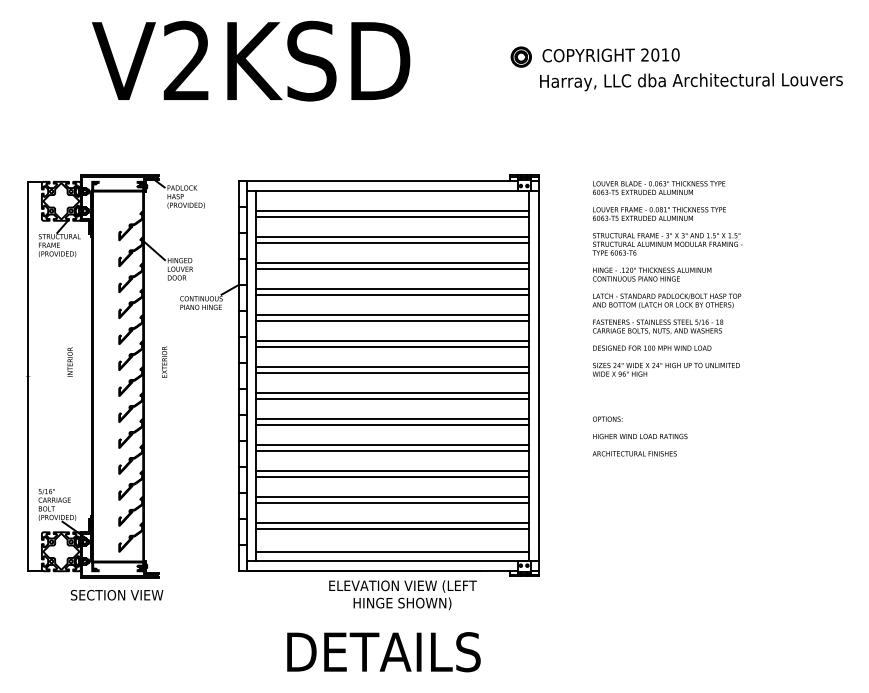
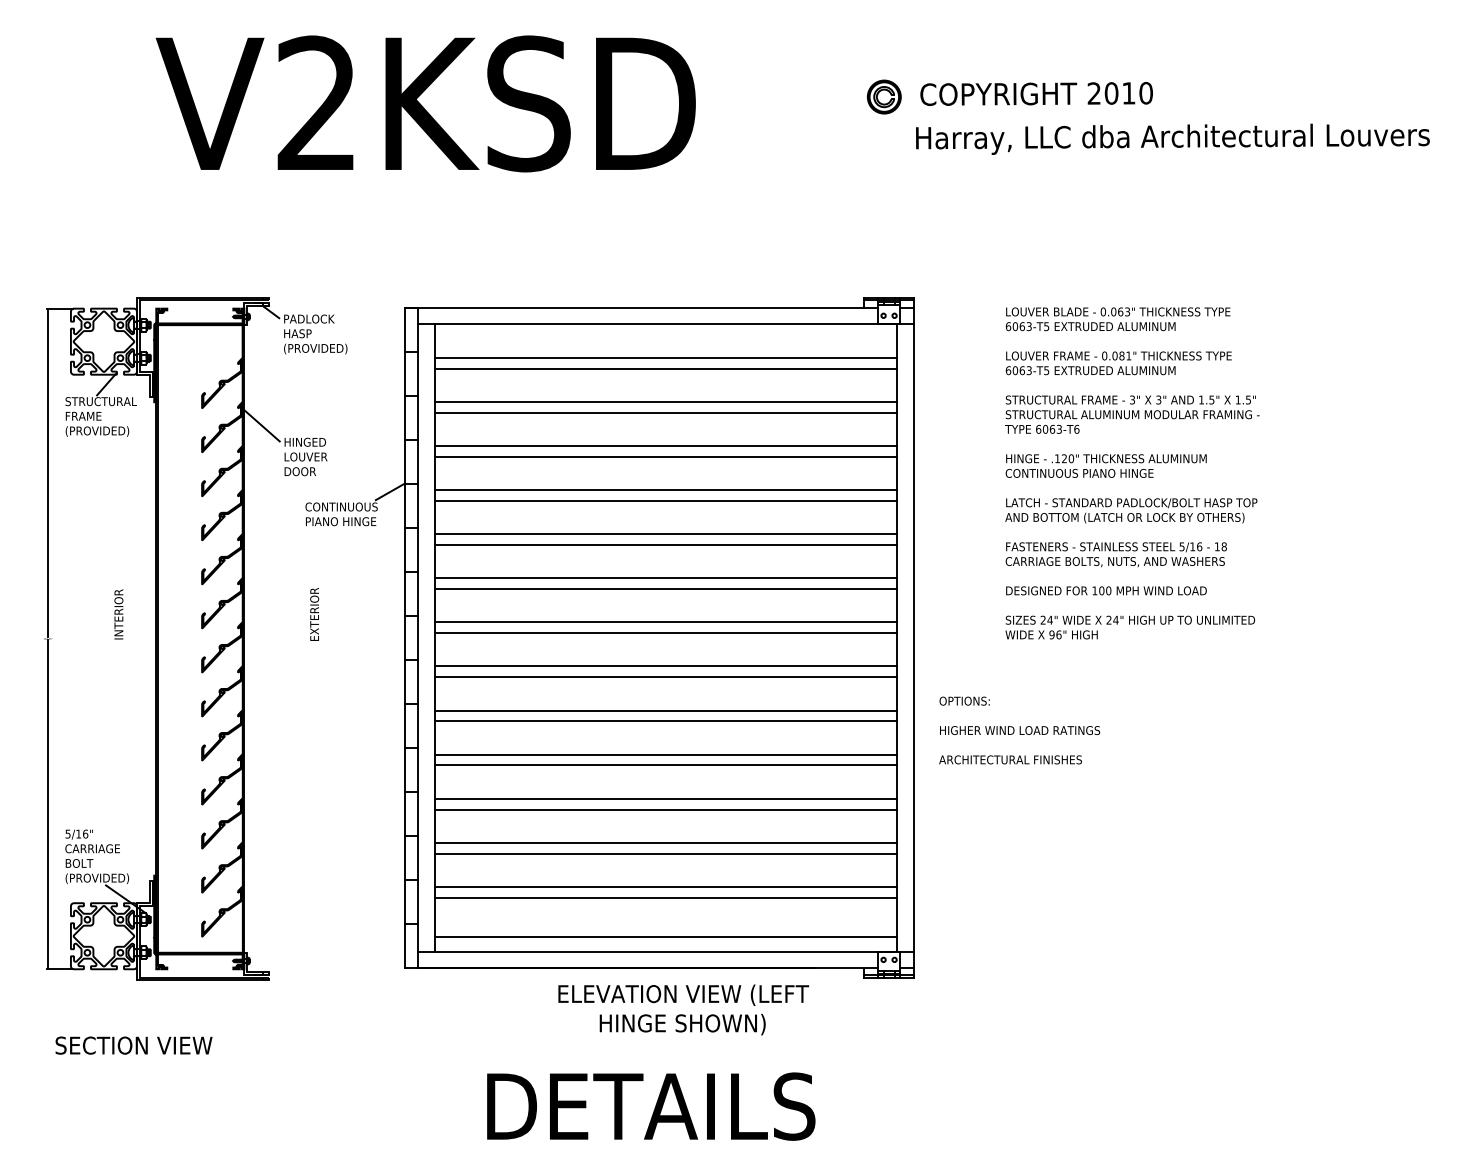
text: (164, 361) -> (314, 613), moved
text: (639, 436) -> (1018, 730), moved
text: (117, 595) -> (134, 1046), moved

